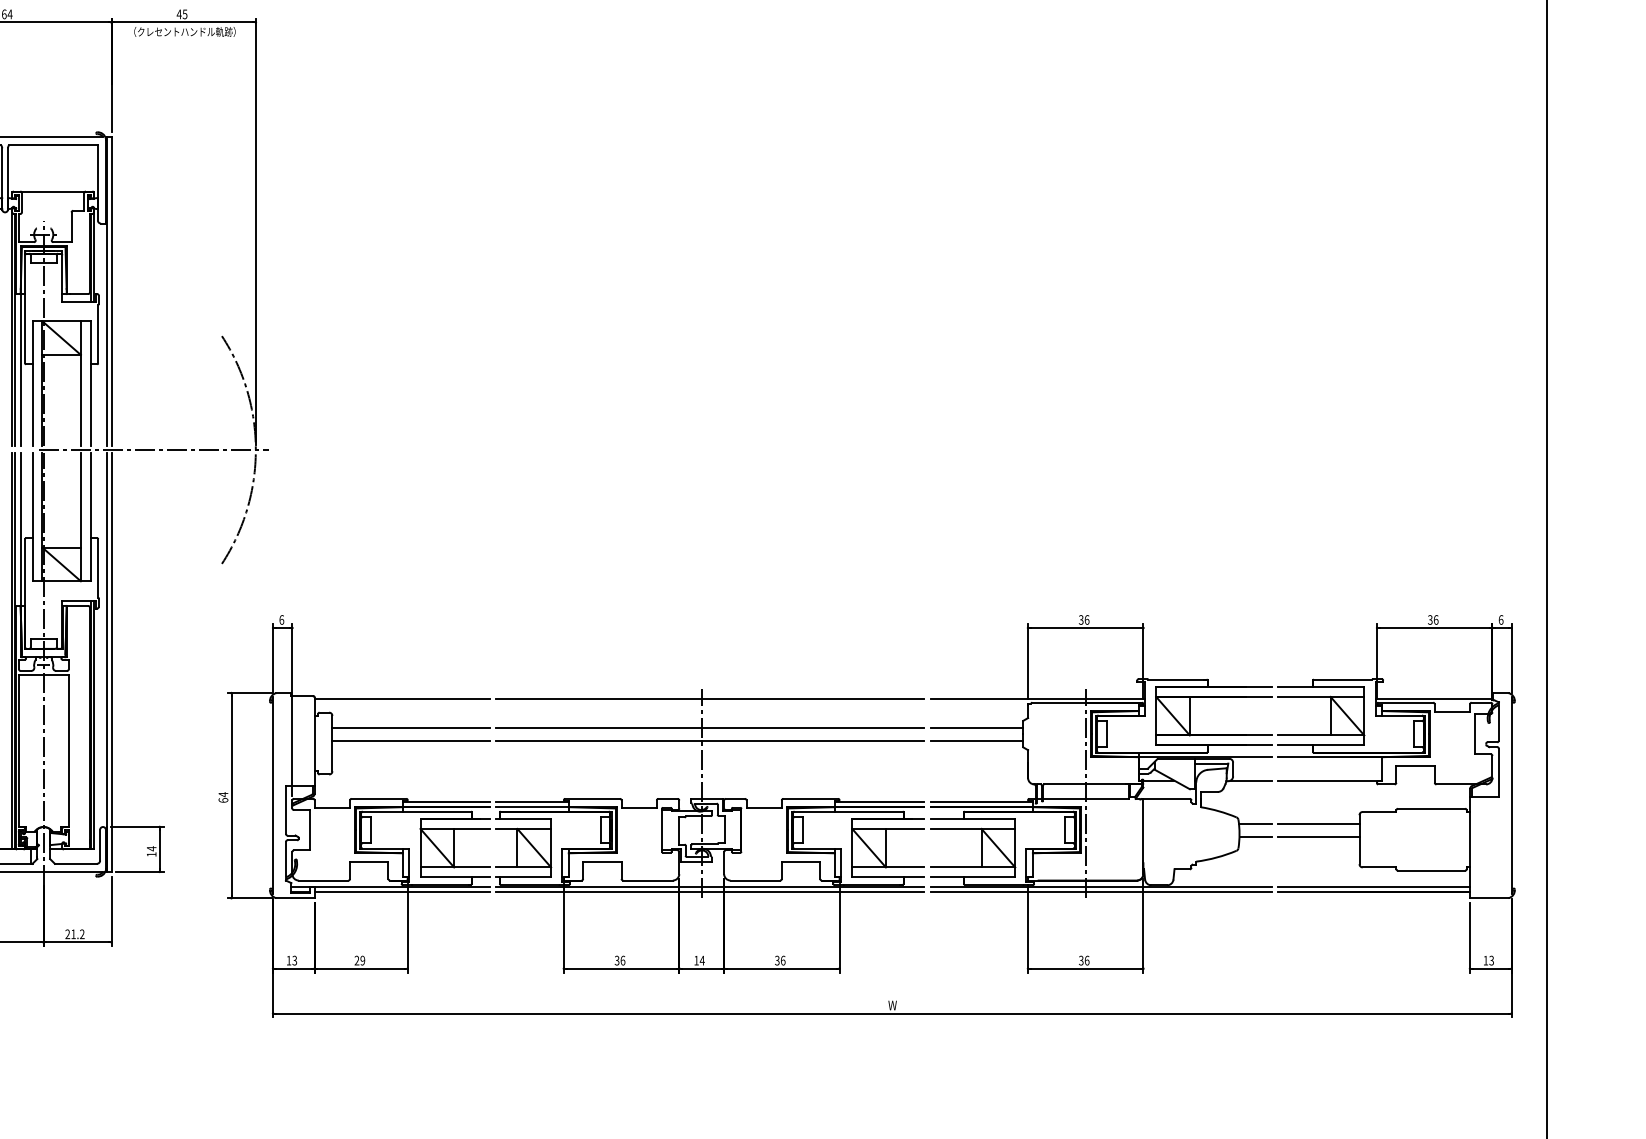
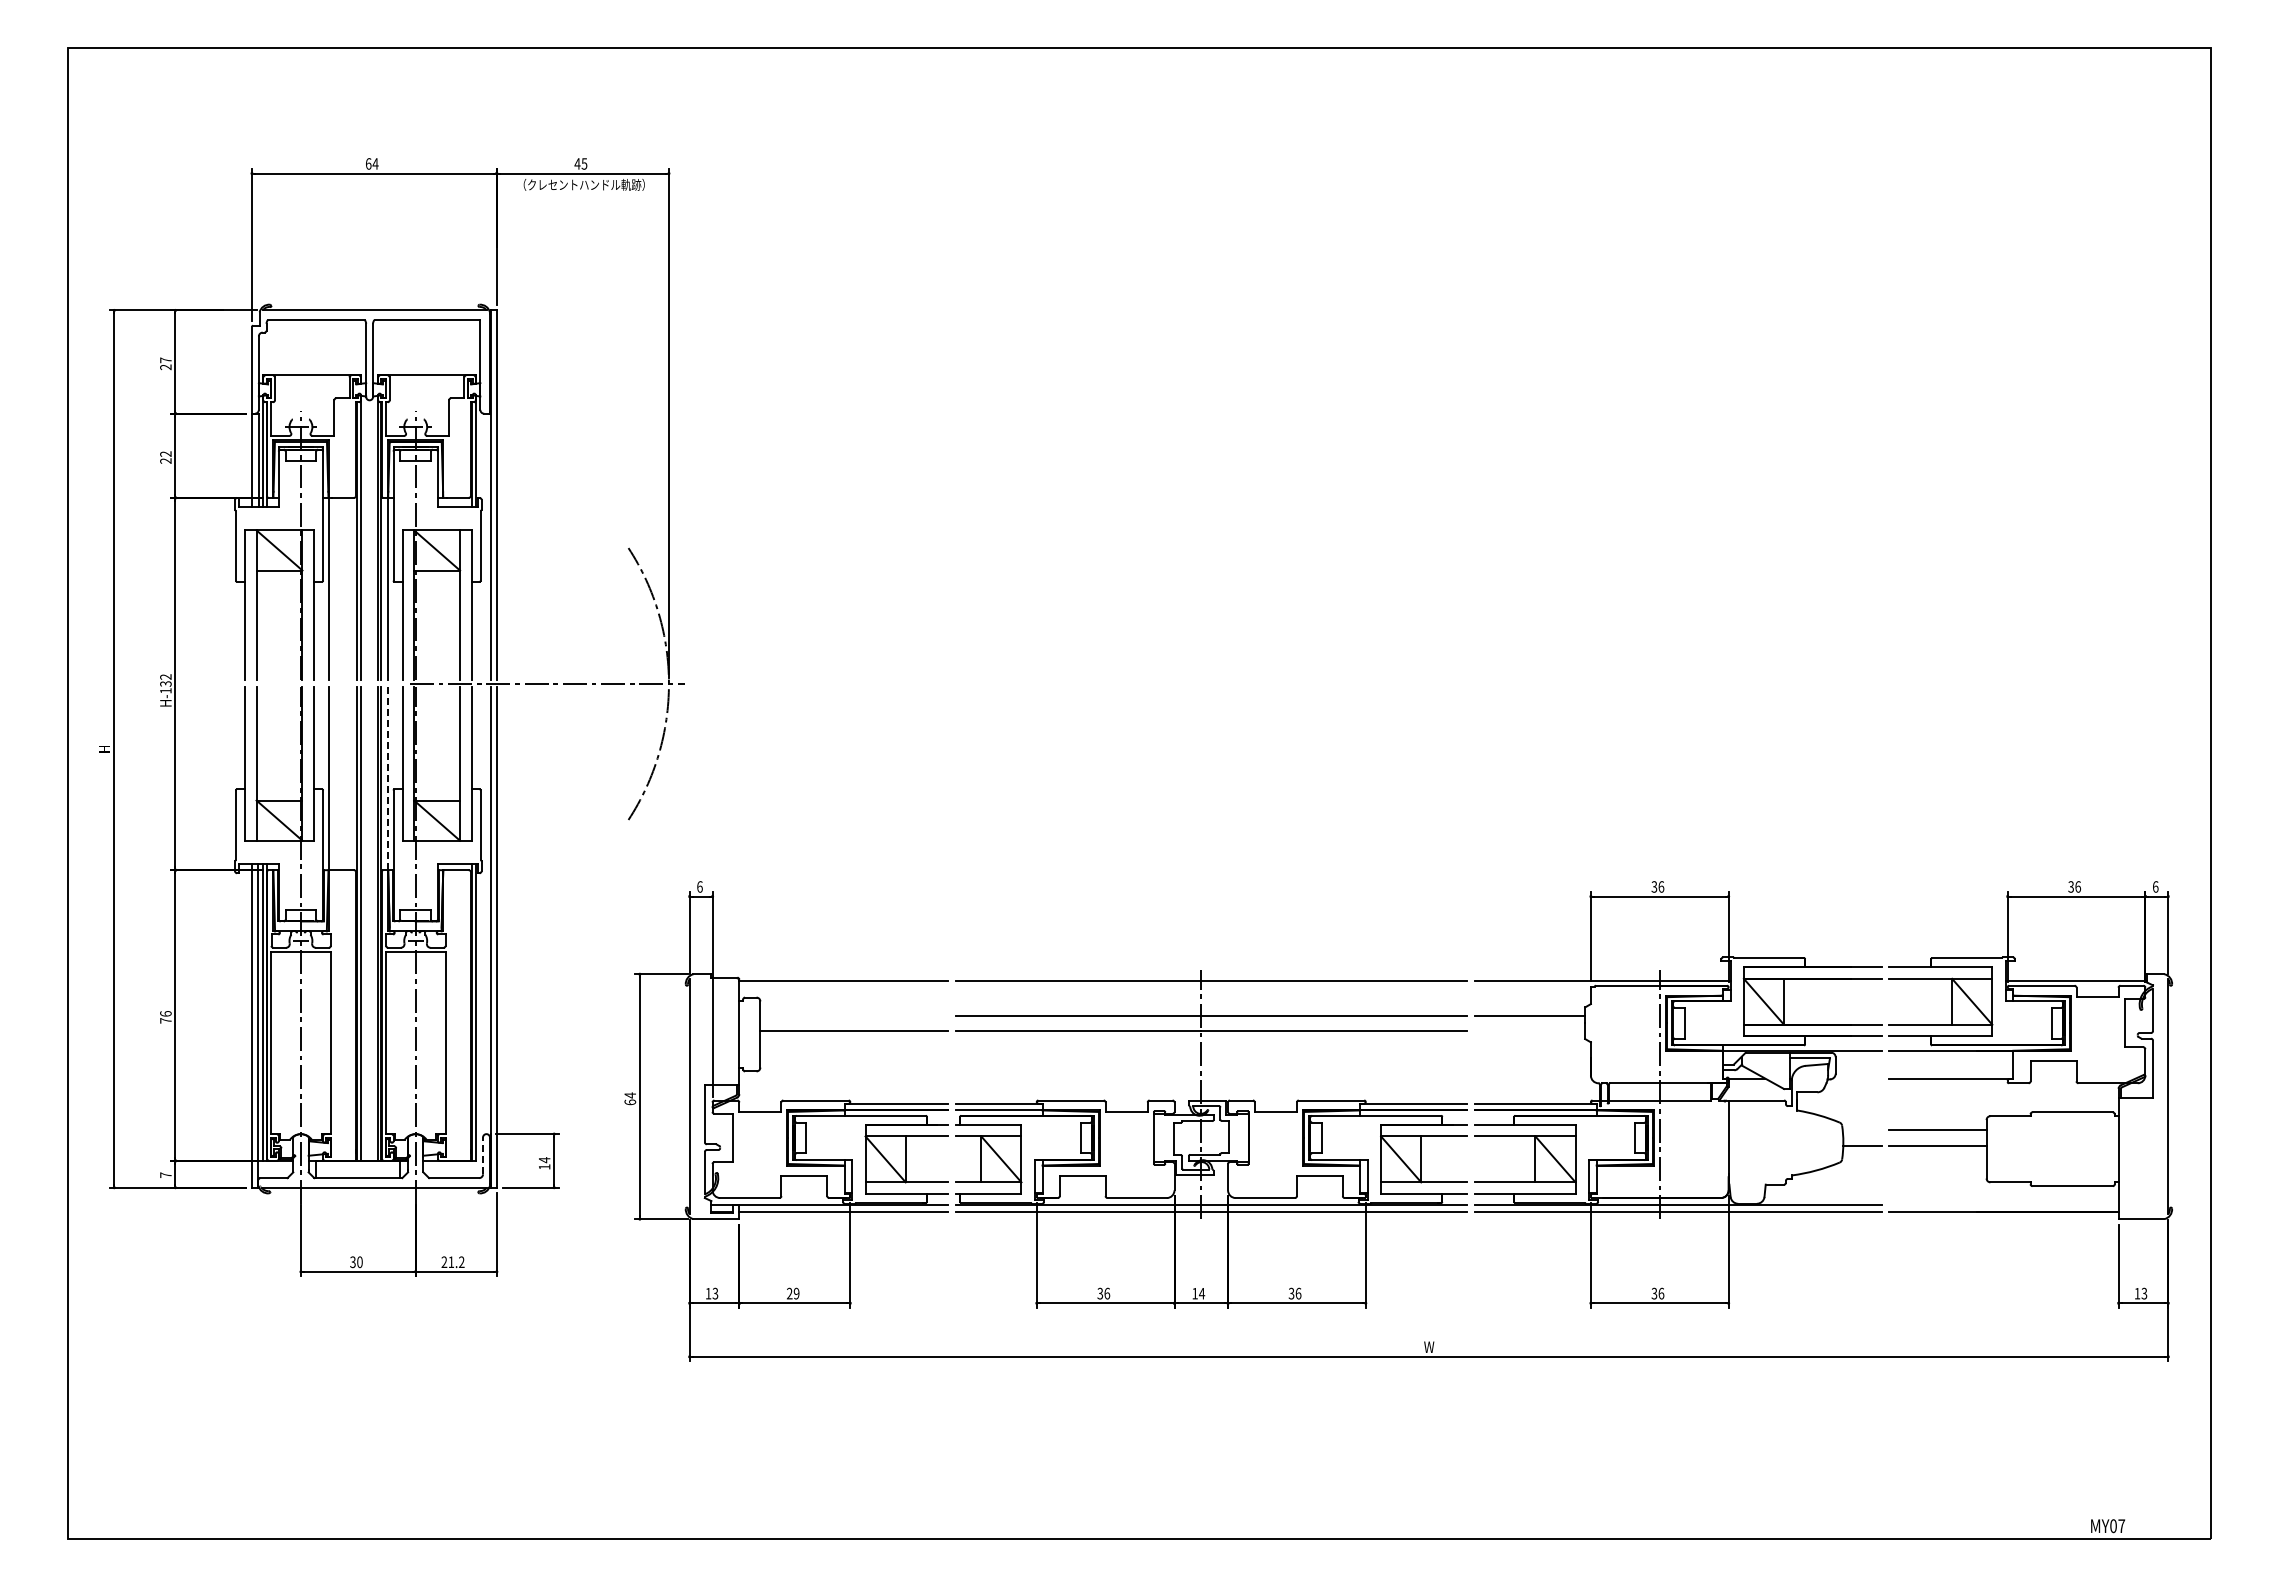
line: (20, 529) -> (388, 778), solid -> dashed
line: (411, 727) -> (854, 1015), removed
line: (976, 740) -> (1529, 1030), removed
line: (1250, 780) -> (1856, 1078), removed
line: (1254, 823) -> (1861, 1130), removed
line: (100, 844) -> (483, 1155), solid -> dashed
line: (1373, 886) -> (2003, 1205), removed

